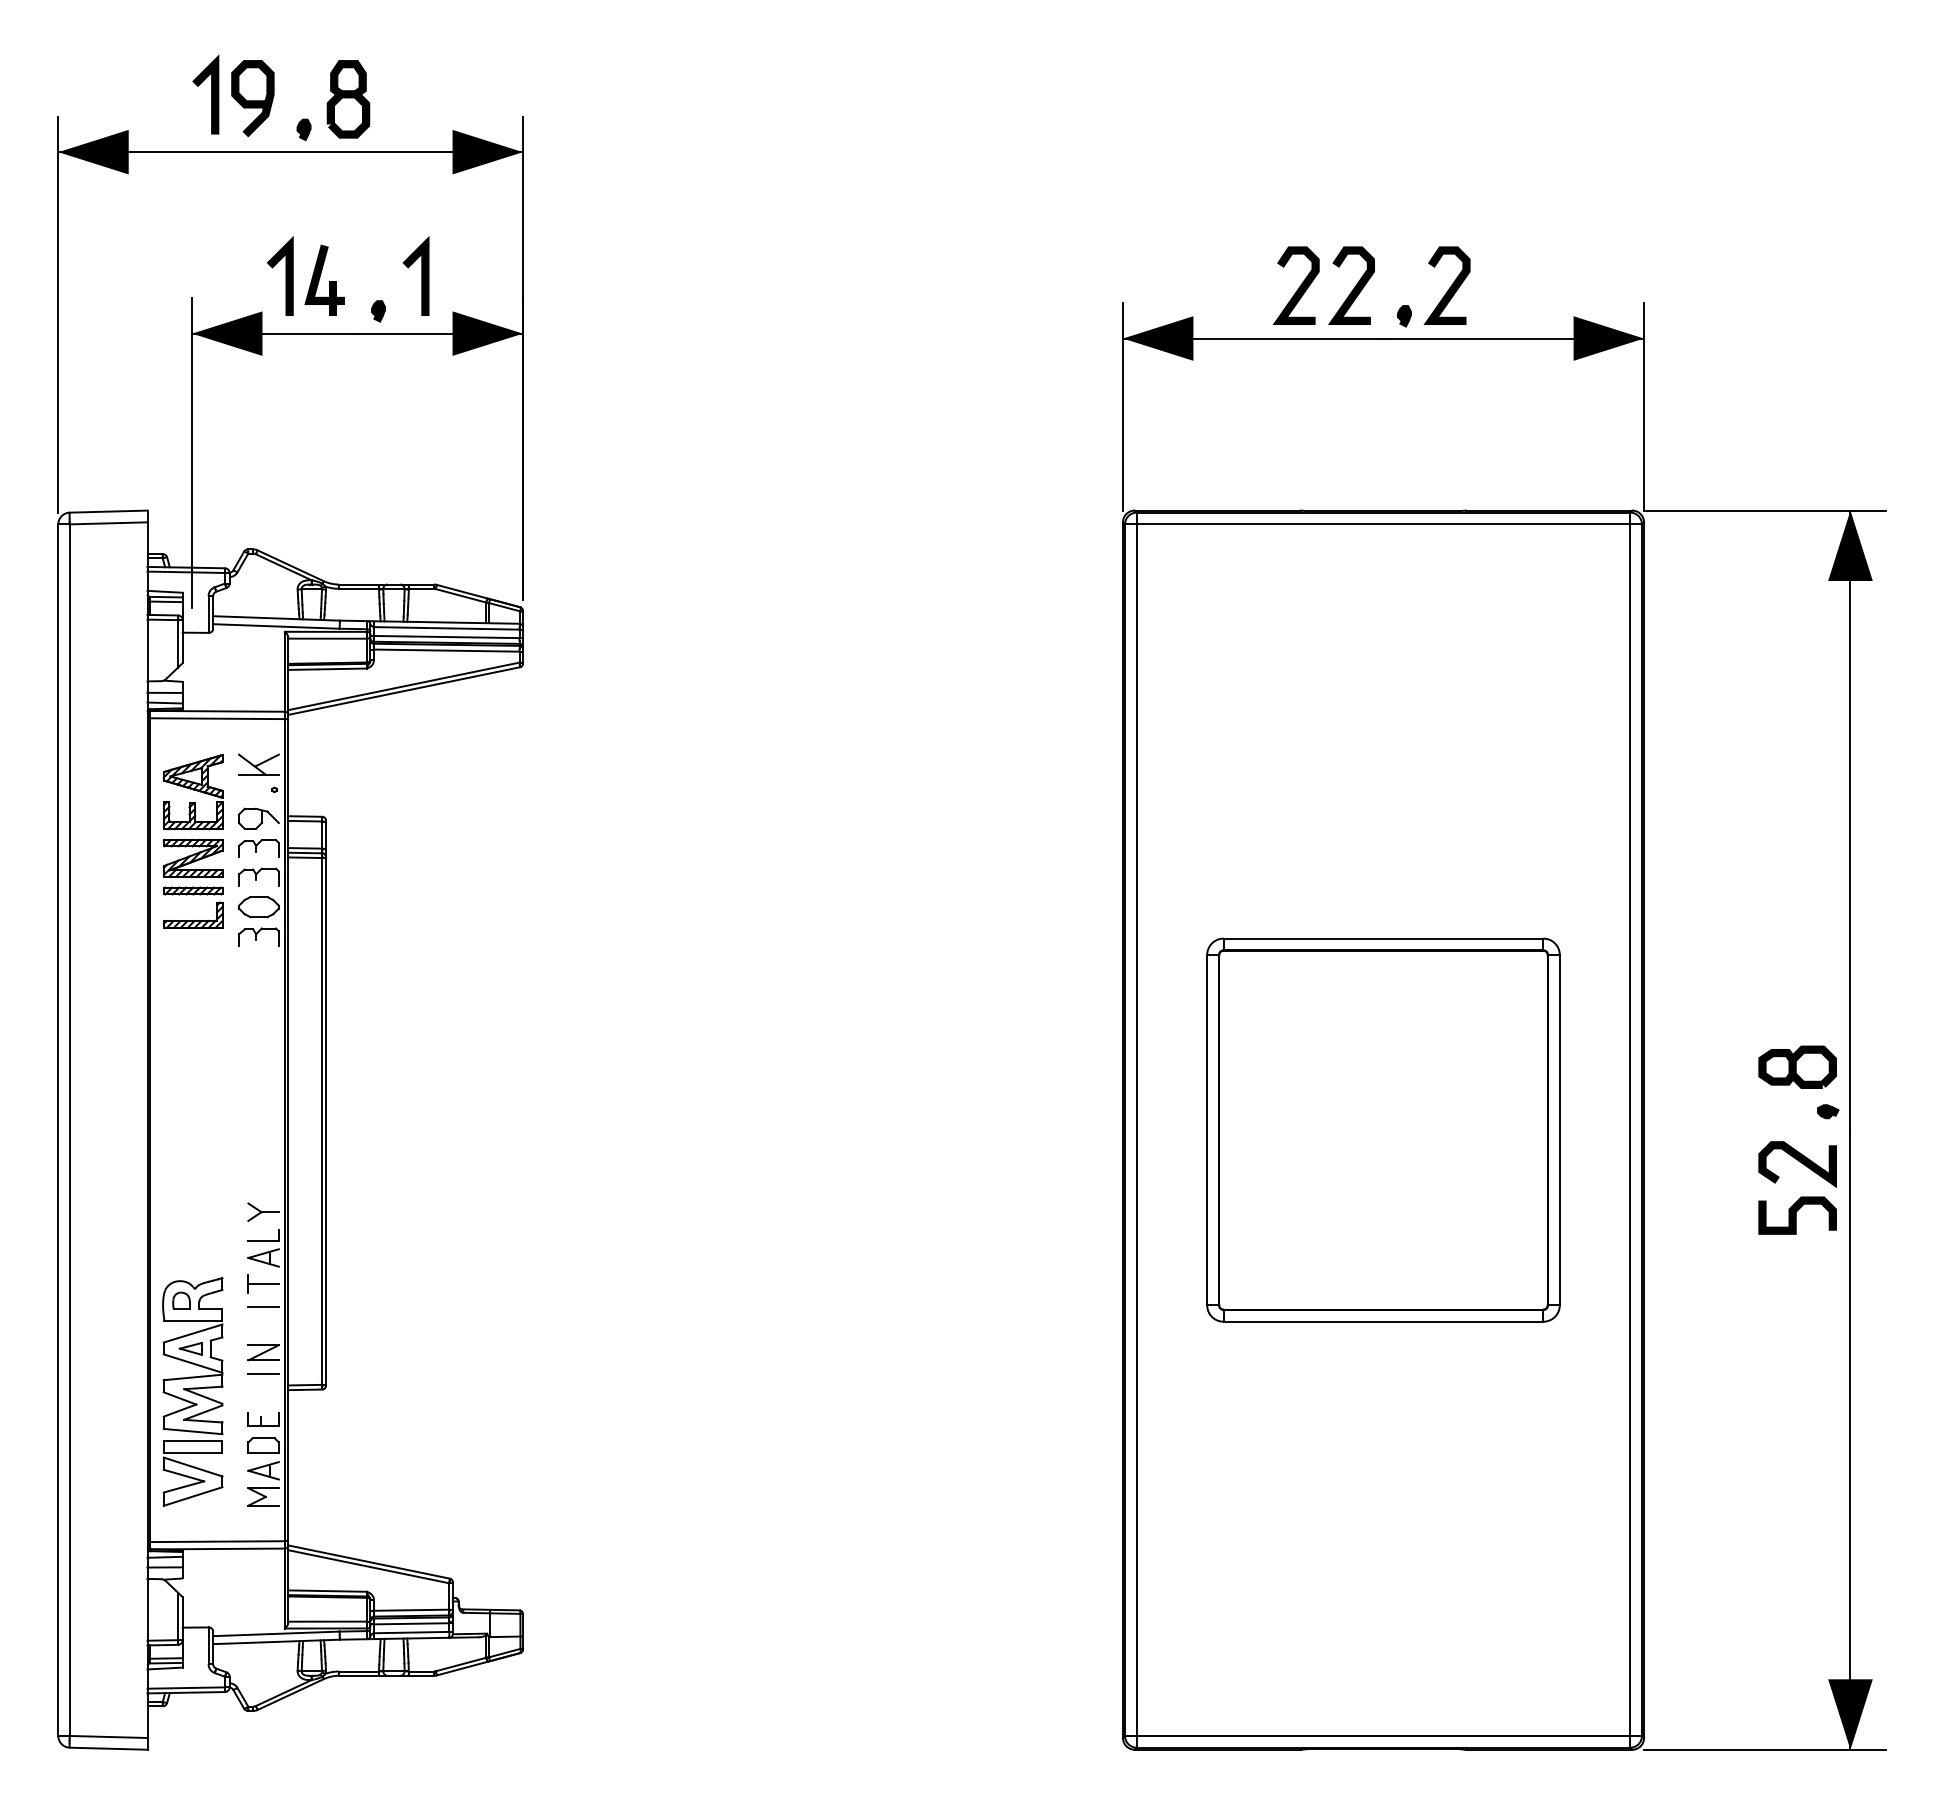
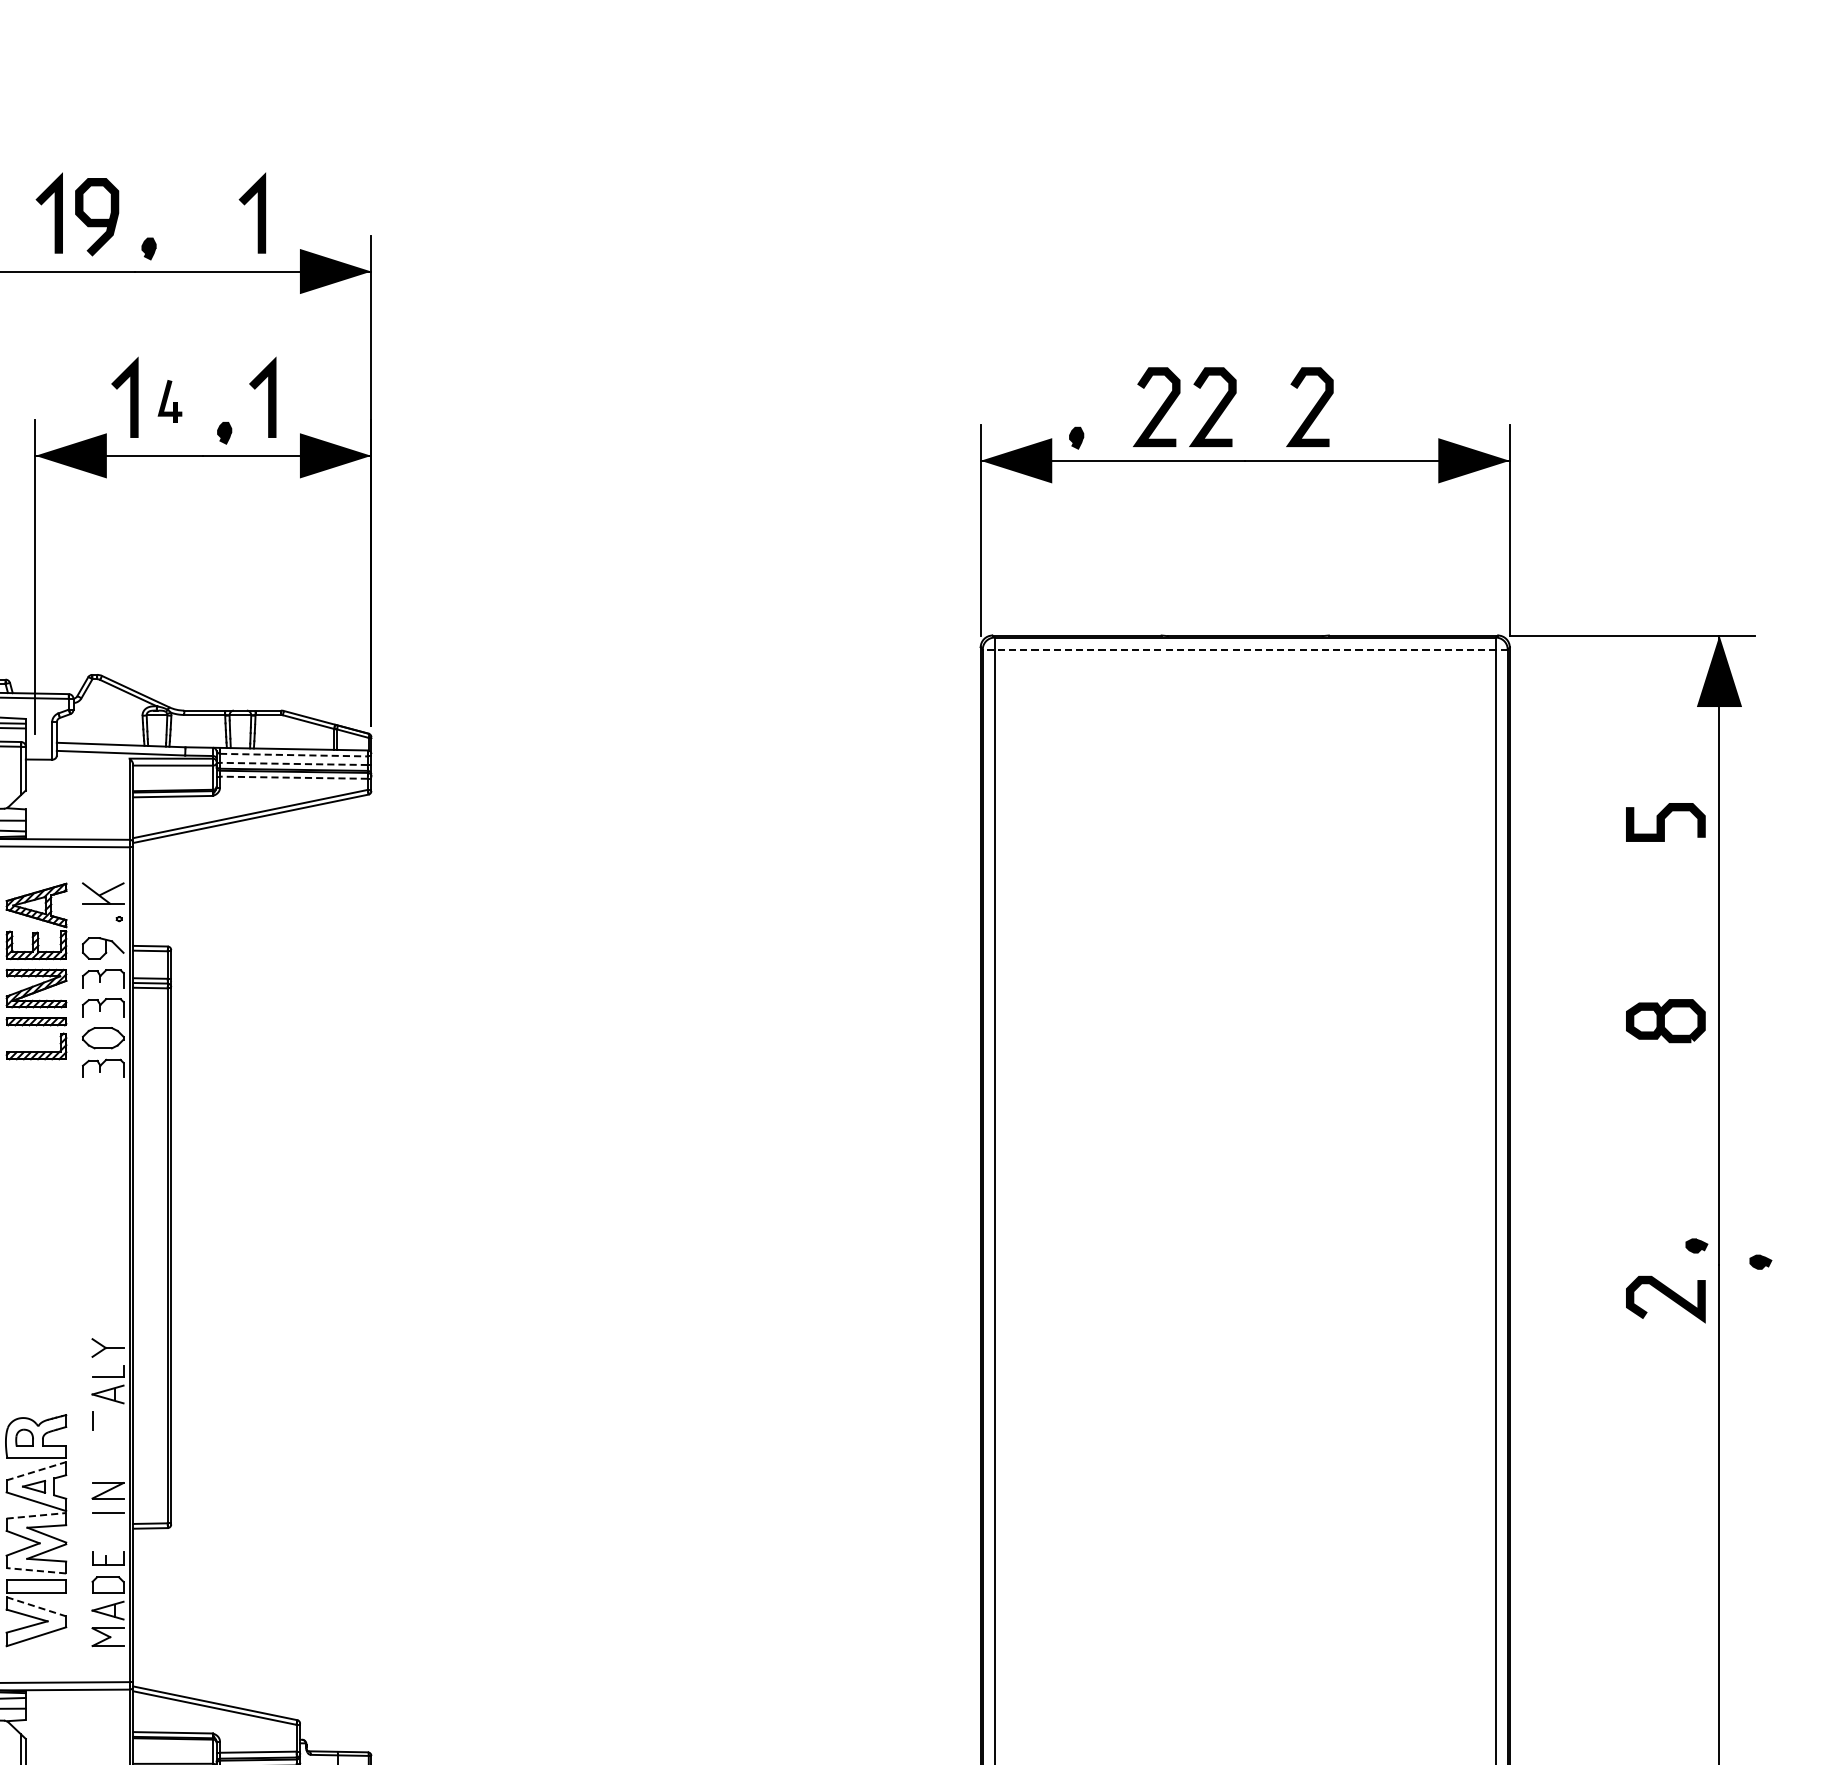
line: (411, 94) -> (258, 212), added
part: (348, 99) -> (194, 218), removed
part: (324, 279) -> (169, 400), size x0.6
part: (1404, 316) -> (1076, 438), moved
line: (1383, 524) -> (1245, 649), solid -> dashed
line: (446, 628) -> (293, 755), solid -> dashed
line: (446, 637) -> (293, 764), solid -> dashed
line: (446, 650) -> (293, 777), solid -> dashed
part: (1797, 1066) -> (1665, 1020), moved
part: (1891, 1127) -> (1761, 1262), added
part: (1383, 1129) -> (1245, 1264), removed
curve: (1796, 1215) -> (1664, 822), moved
line: (263, 1284) -> (107, 1421), removed
line: (263, 1306) -> (107, 1443), removed
line: (193, 1333) -> (36, 1471), solid -> dashed
line: (193, 1377) -> (36, 1515), solid -> dashed
line: (192, 1431) -> (35, 1570), solid -> dashed
line: (193, 1467) -> (36, 1607), solid -> dashed

